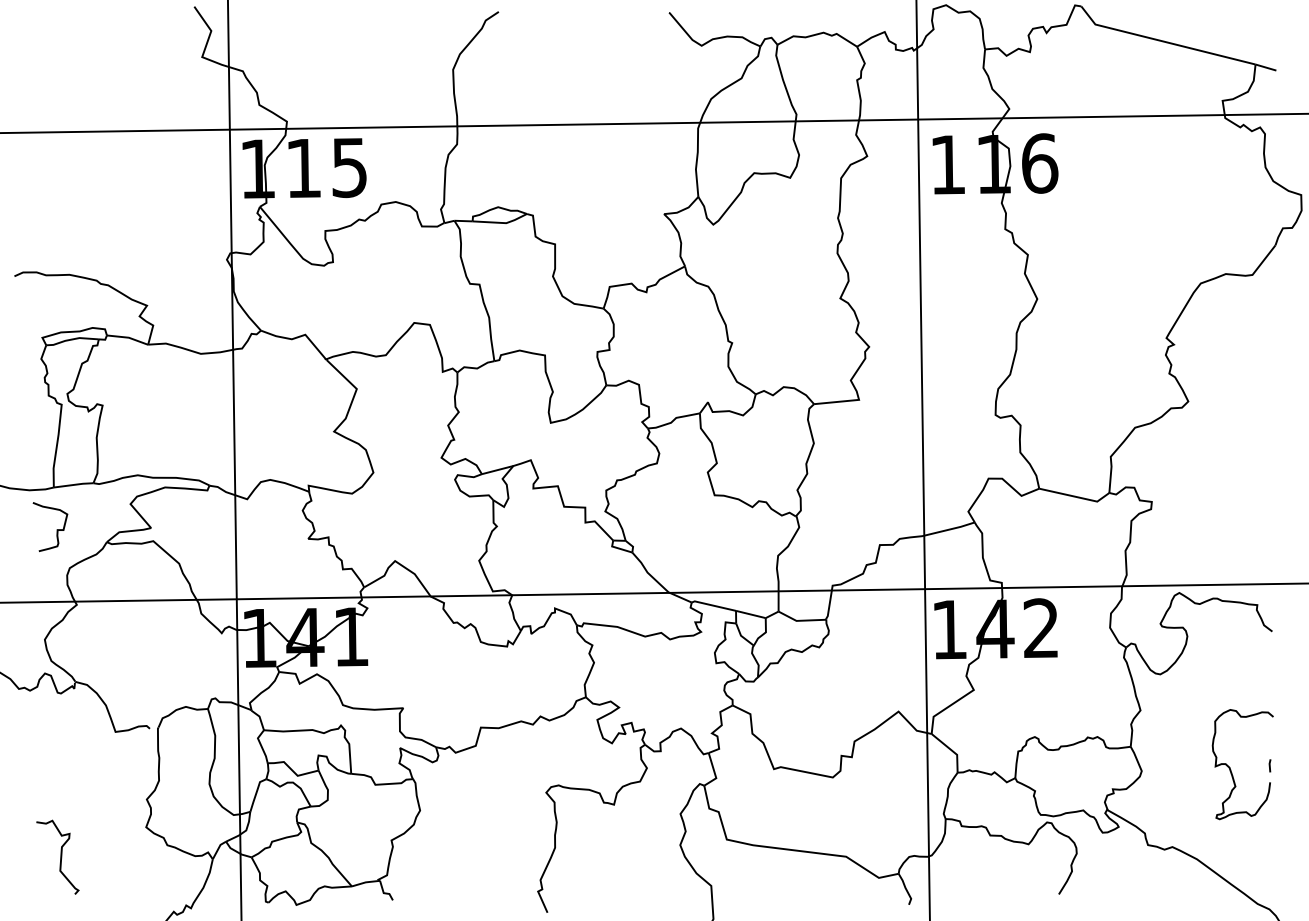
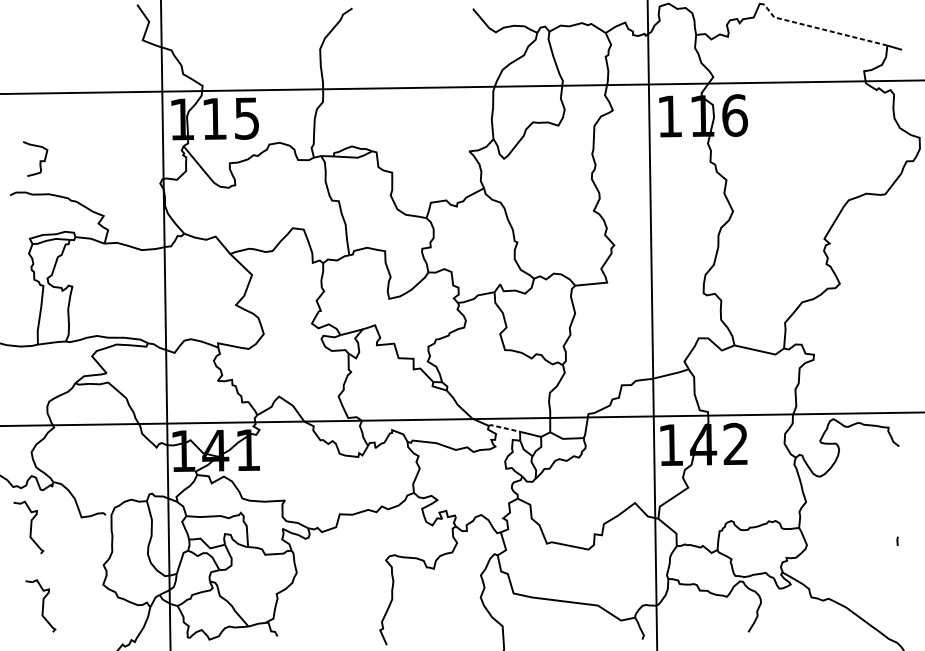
line: (1163, 41) -> (822, 29), solid -> dashed
curve: (56, 529) -> (39, 160), moved
line: (713, 605) -> (504, 428), solid -> dashed
curve: (43, 745) -> (30, 526), added
curve: (1231, 769) -> (870, 543), removed

